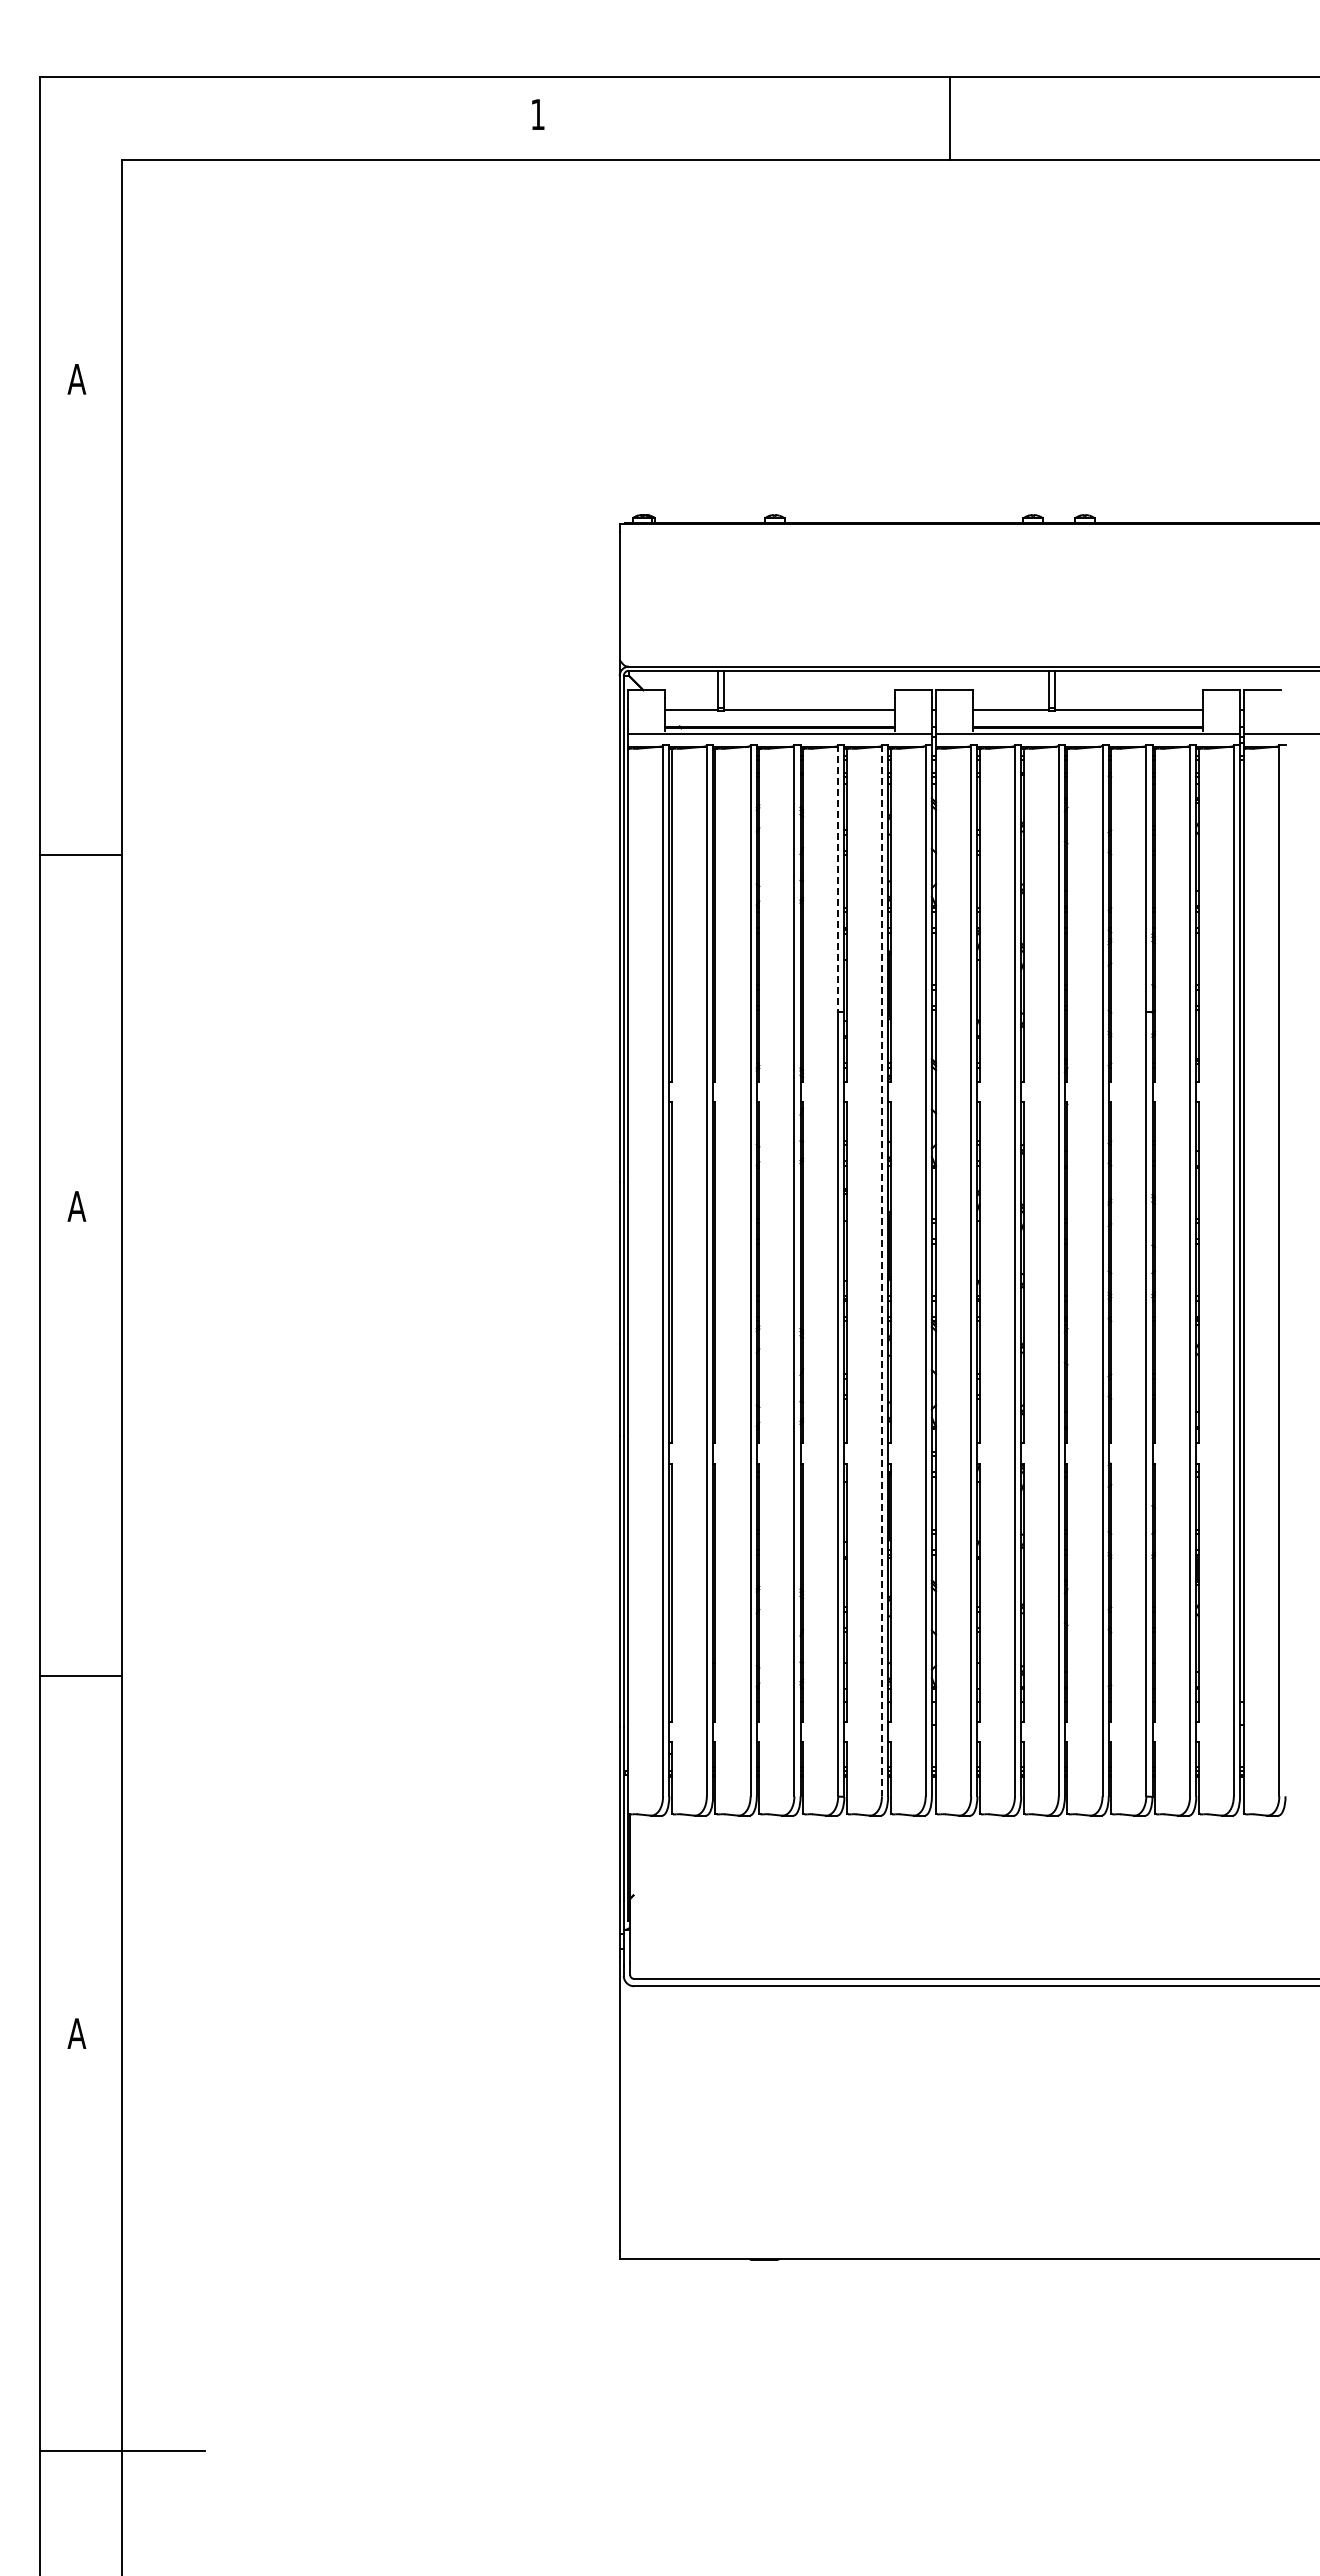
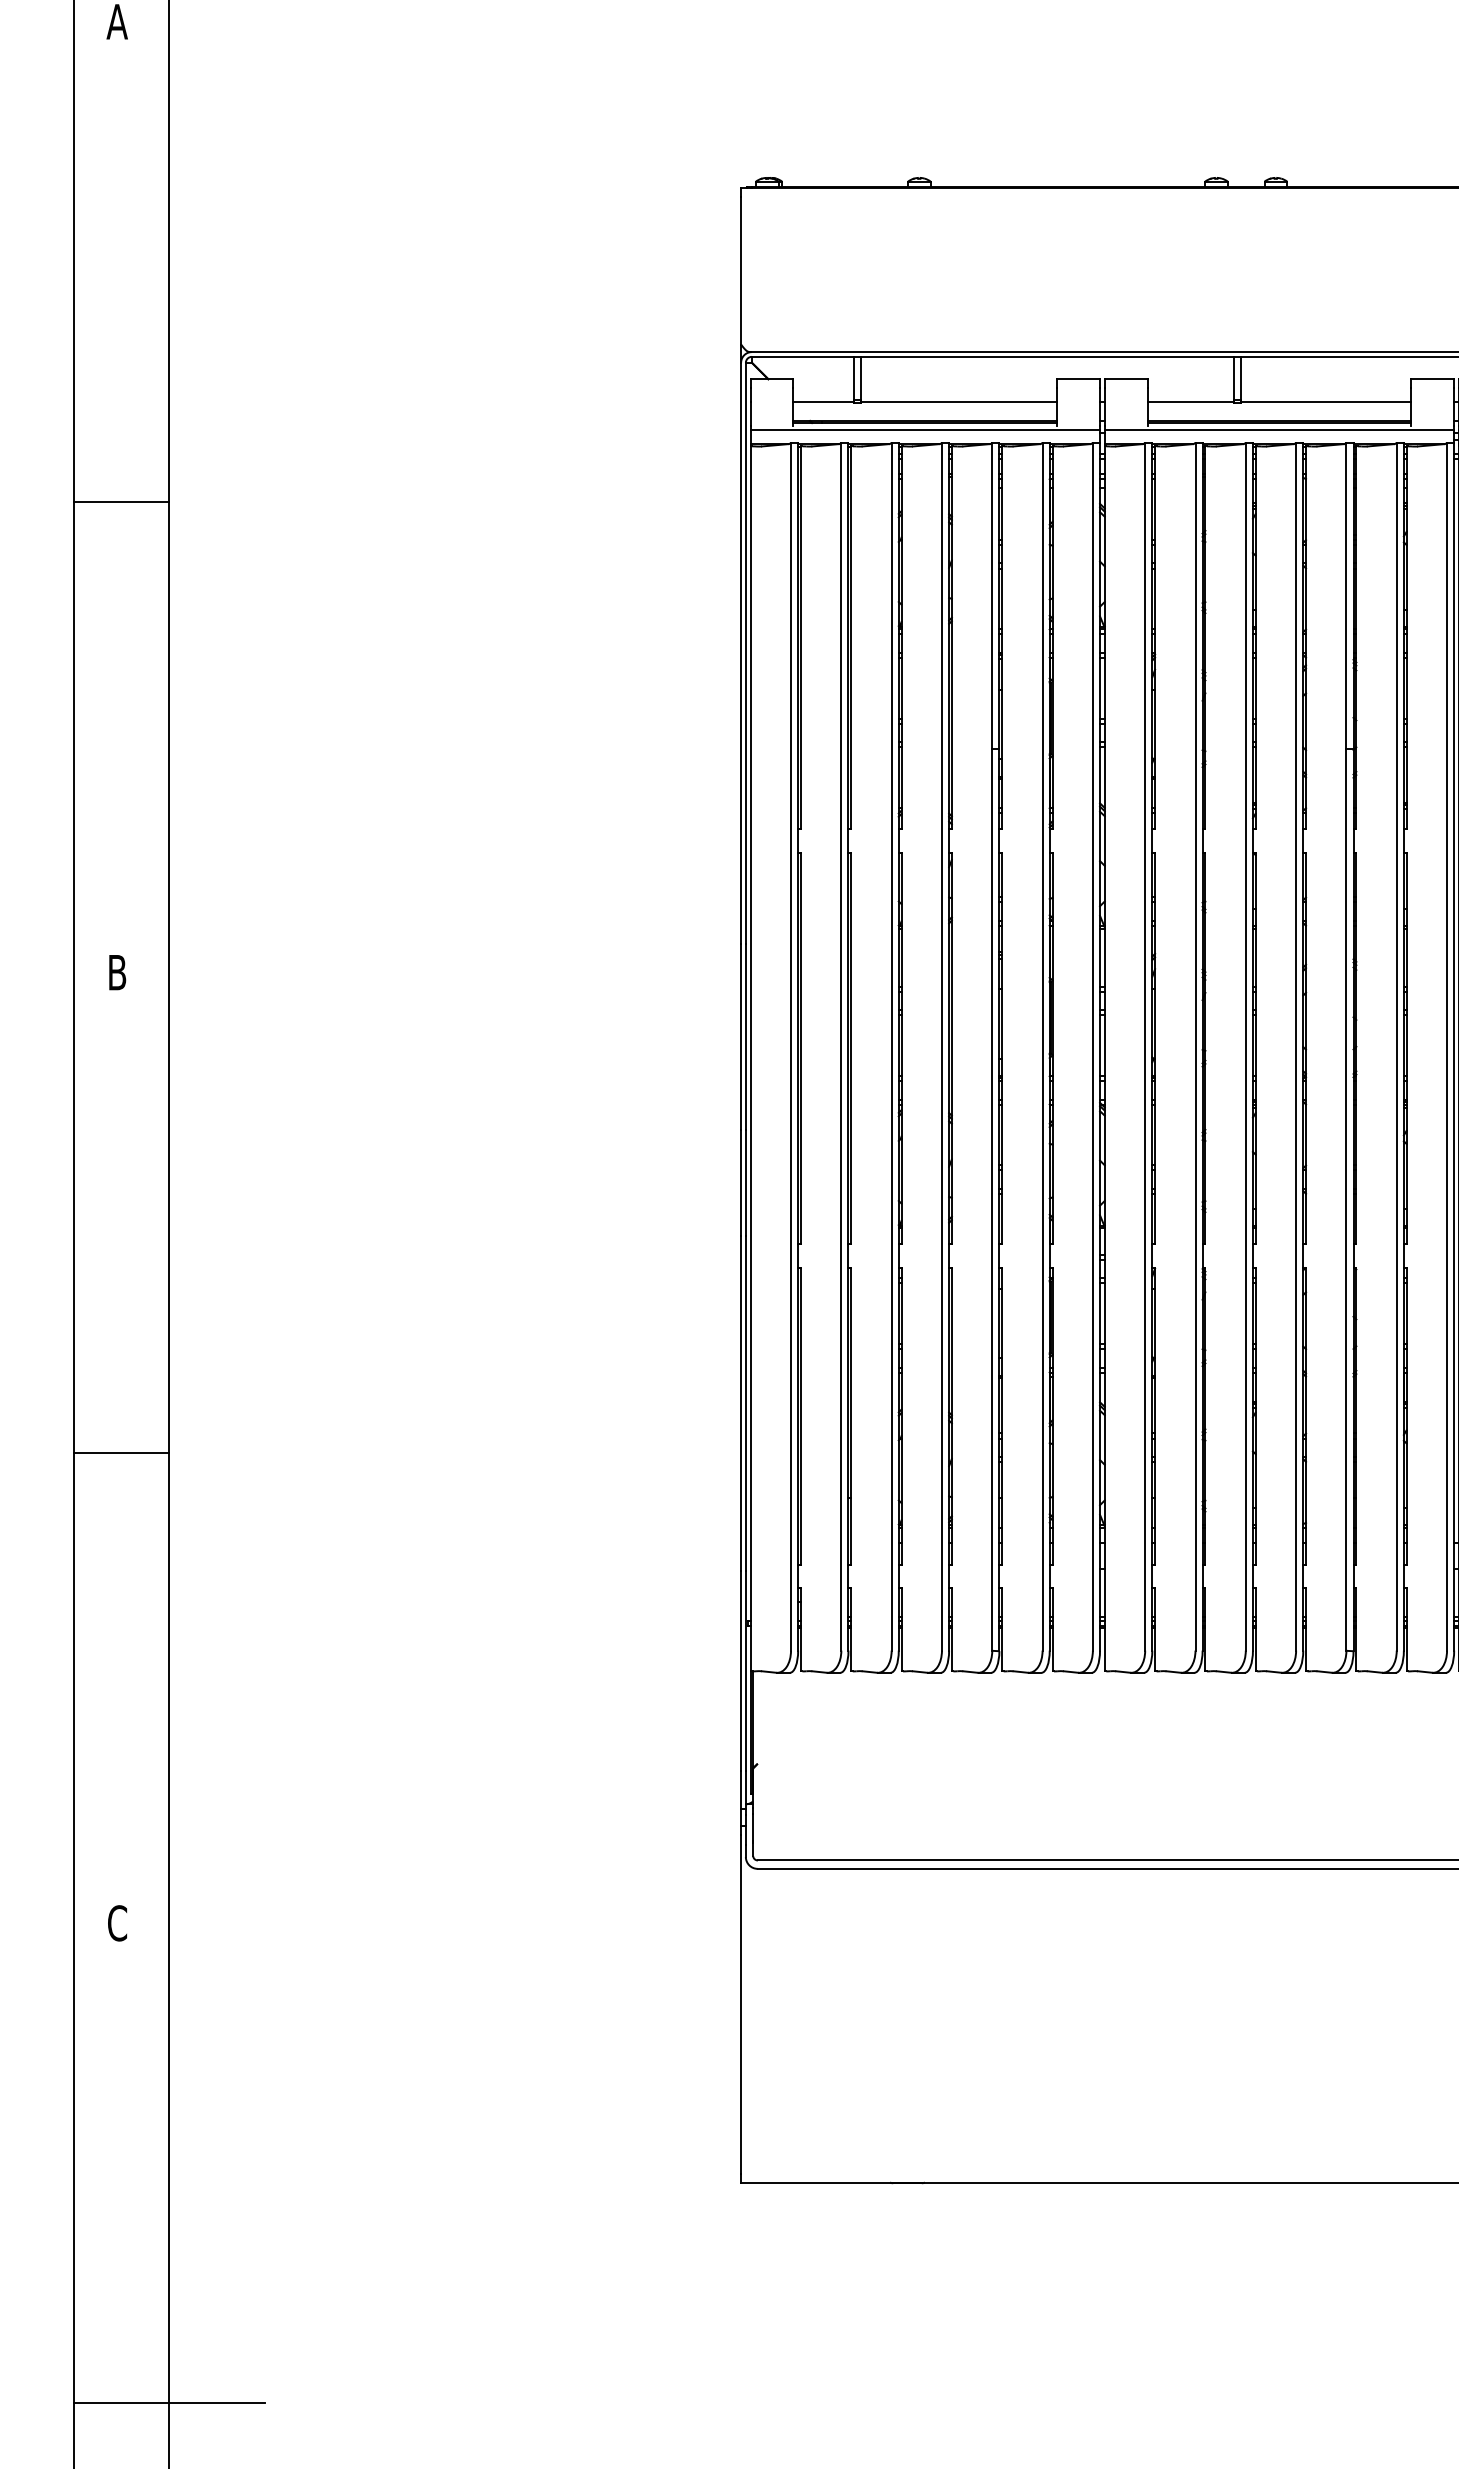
line: (80, 854) -> (121, 501), moved
line: (838, 879) -> (992, 596), dashed -> solid
text: (76, 1206) -> (116, 972), A -> B
line: (881, 1271) -> (1042, 1047), dashed -> solid
line: (80, 1676) -> (121, 1453), moved
text: (76, 2033) -> (116, 1923), A -> C

